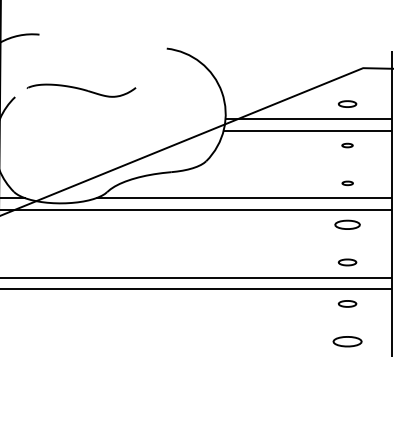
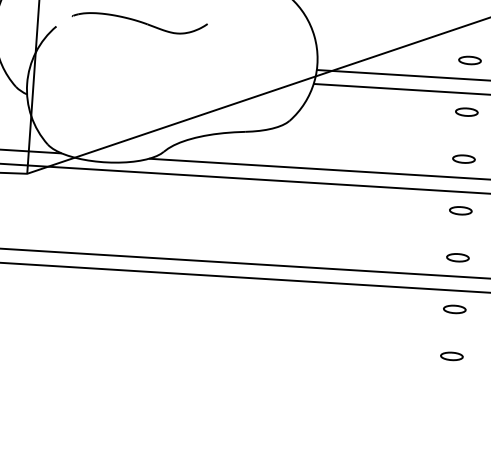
part: (347, 145) -> (466, 112), size x1.67
part: (347, 183) -> (463, 159), size x1.67
part: (347, 224) -> (460, 210), size x0.71
part: (347, 341) -> (451, 356), size x0.62

